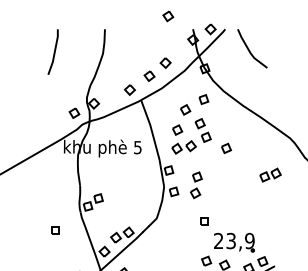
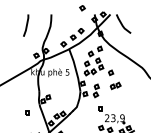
part: (270, 174) -> (115, 85), moved

